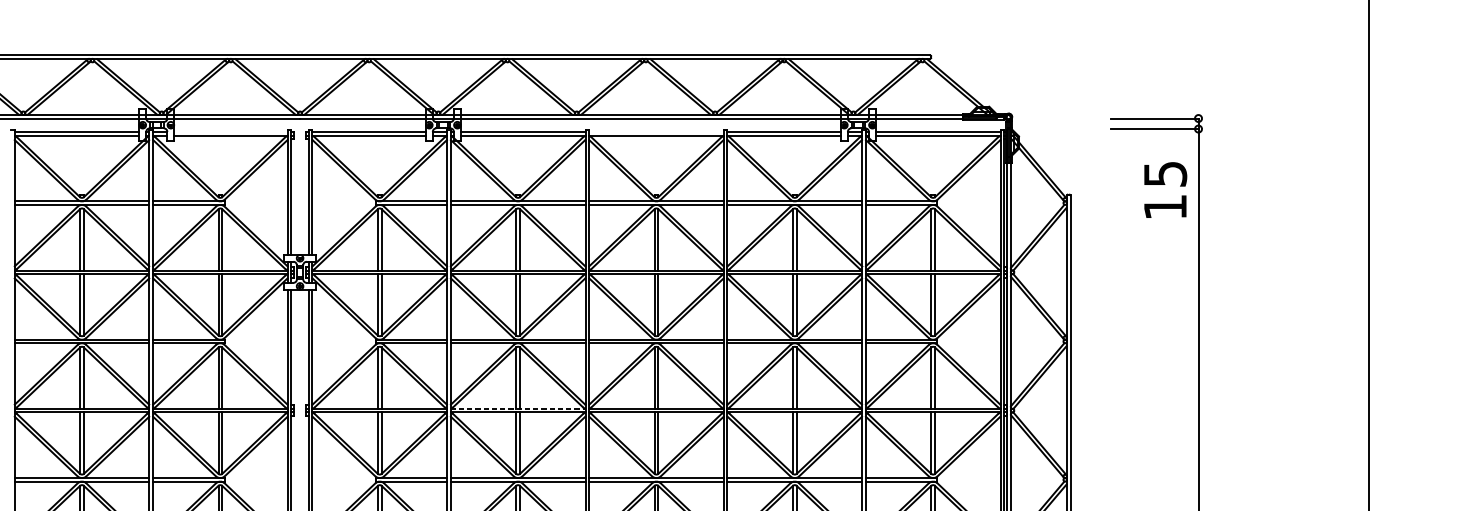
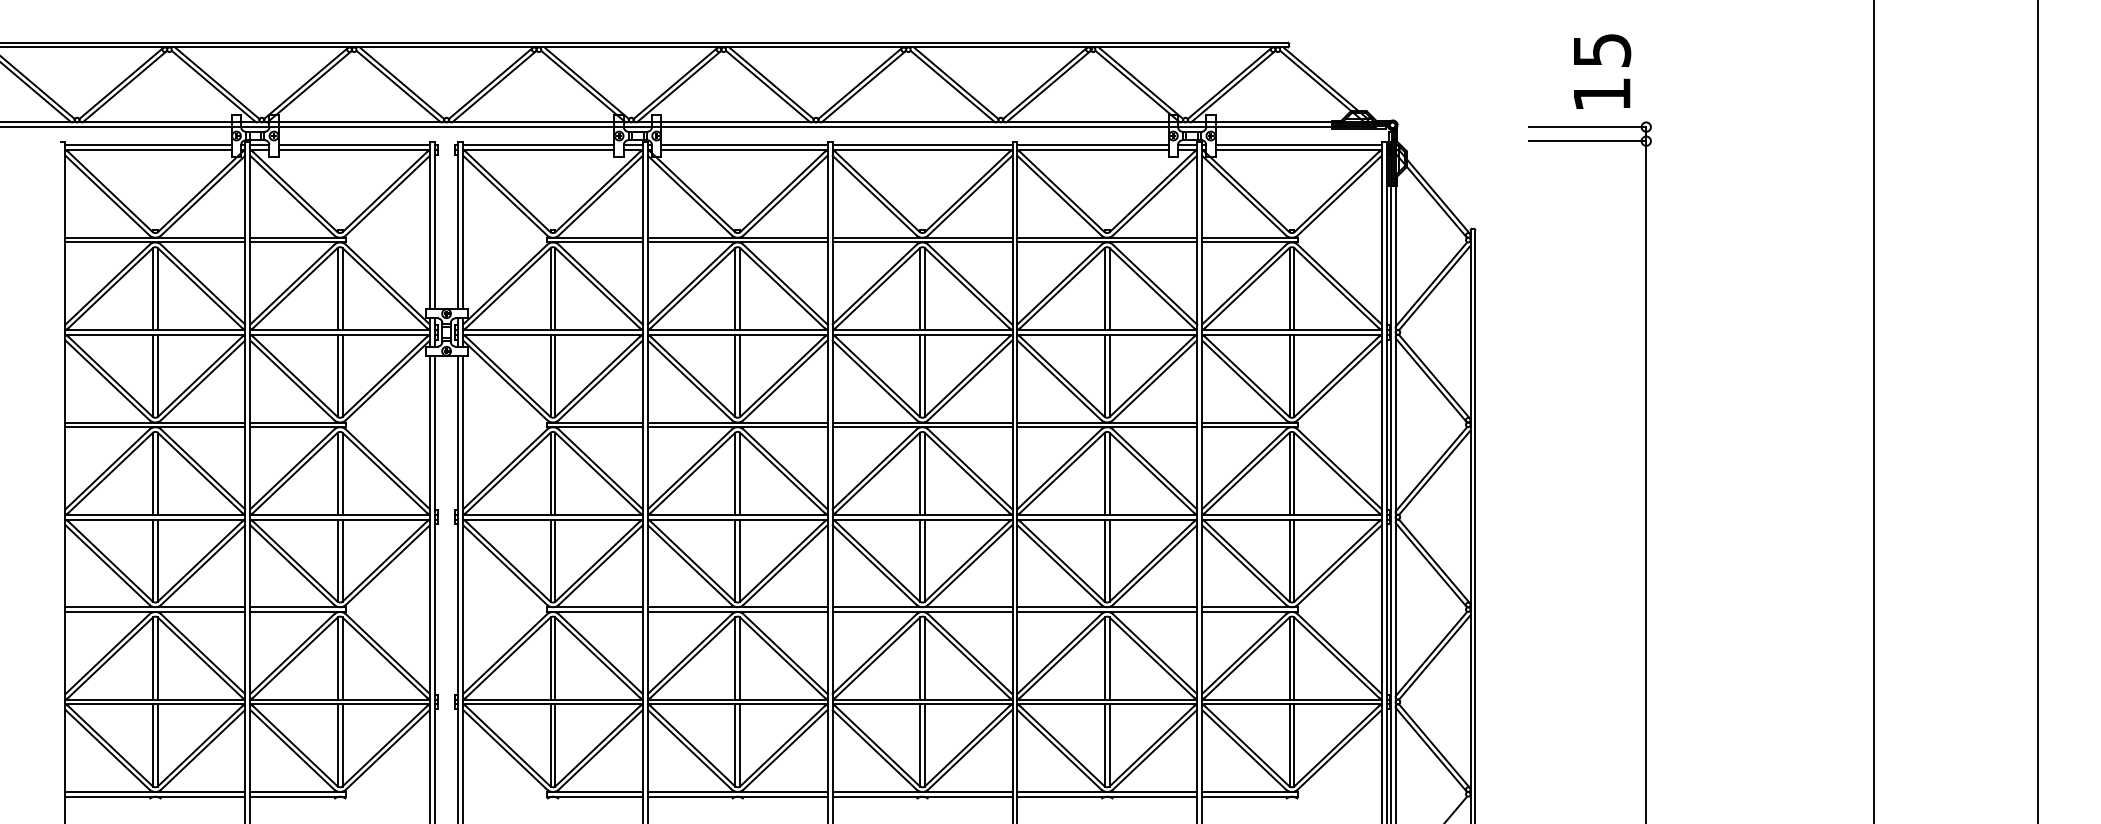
line: (231, 132) -> (354, 145), added
line: (656, 132) -> (922, 145), added
text: (1165, 189) -> (1602, 71), moved
line: (518, 408) -> (738, 514), dashed -> solid

